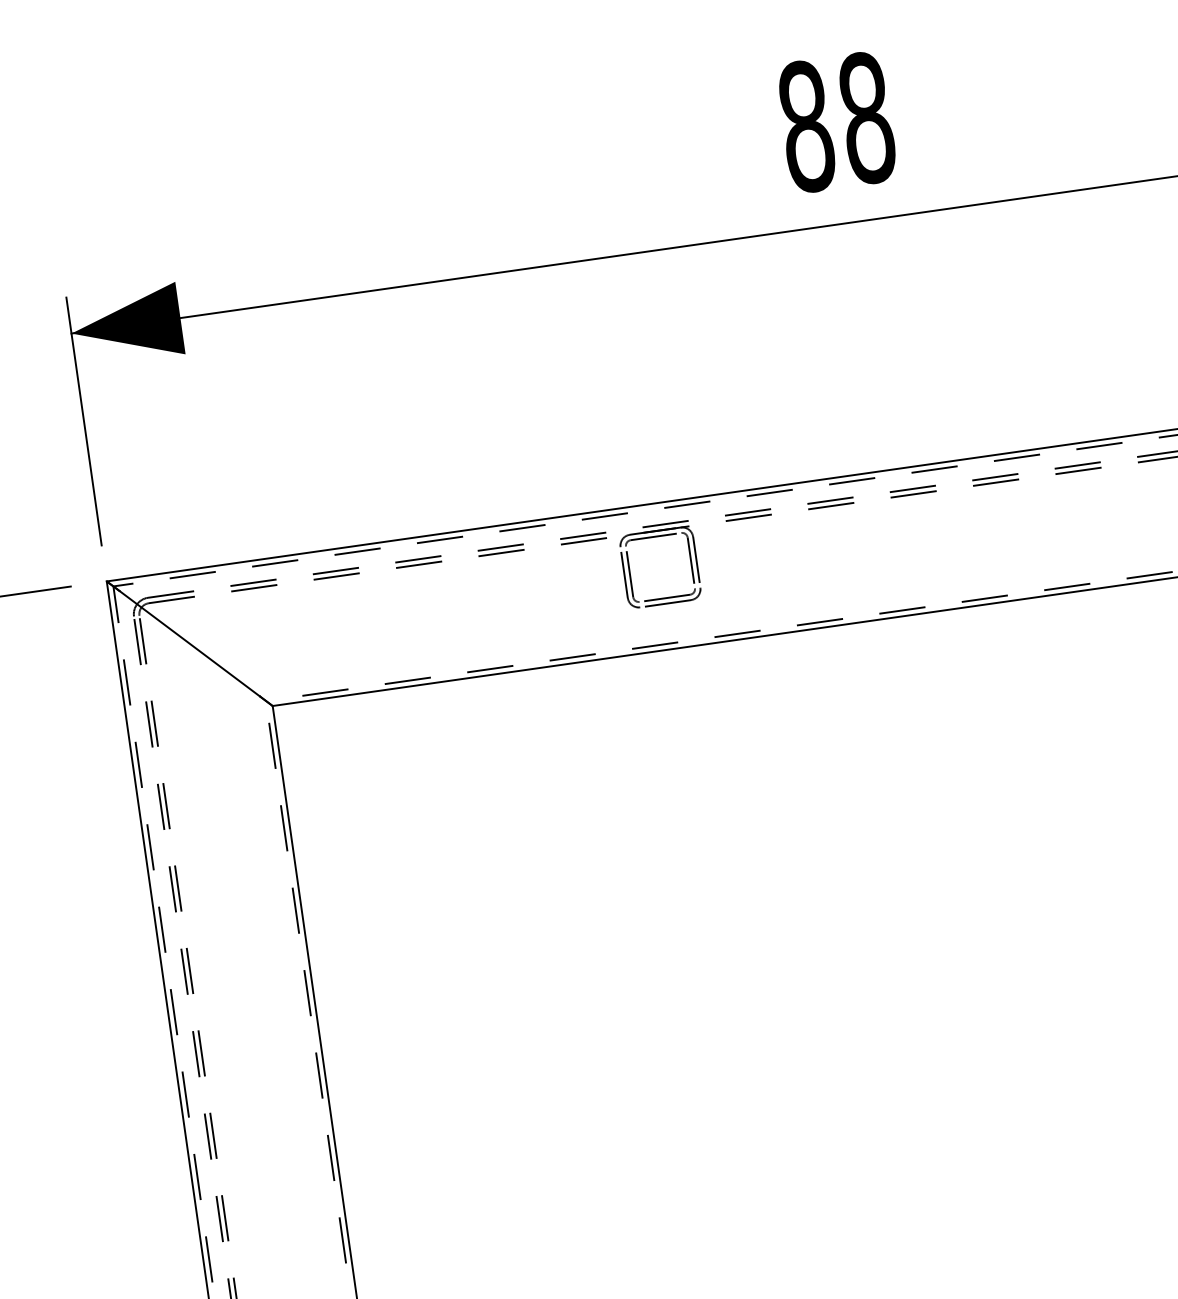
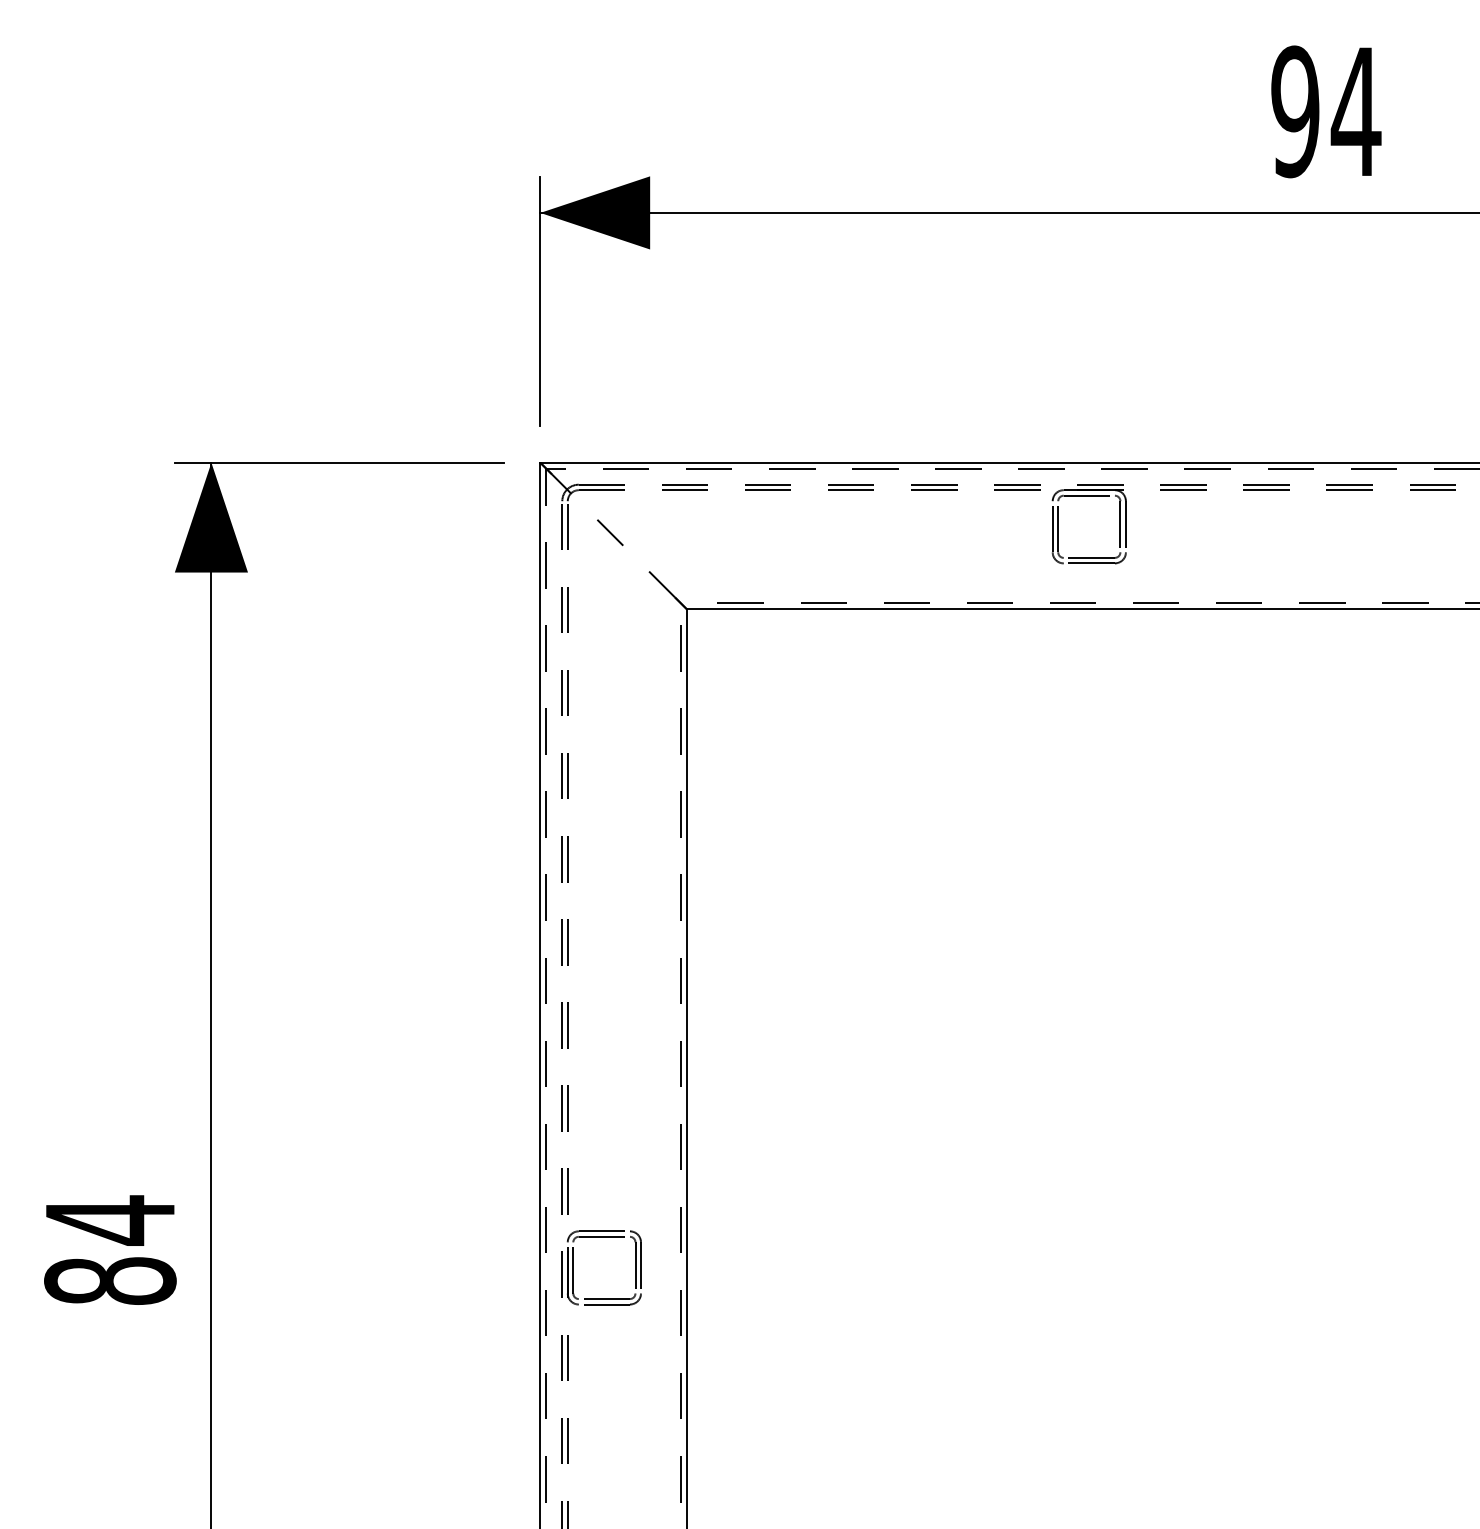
text: (837, 121) -> (1326, 111), 88 -> 94
line: (189, 643) -> (613, 535), solid -> dashed

